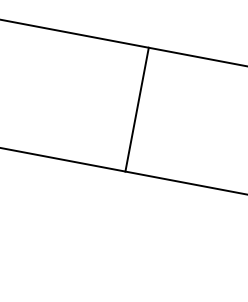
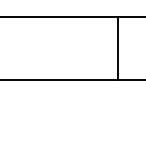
line: (137, 107) -> (117, 47), moved

